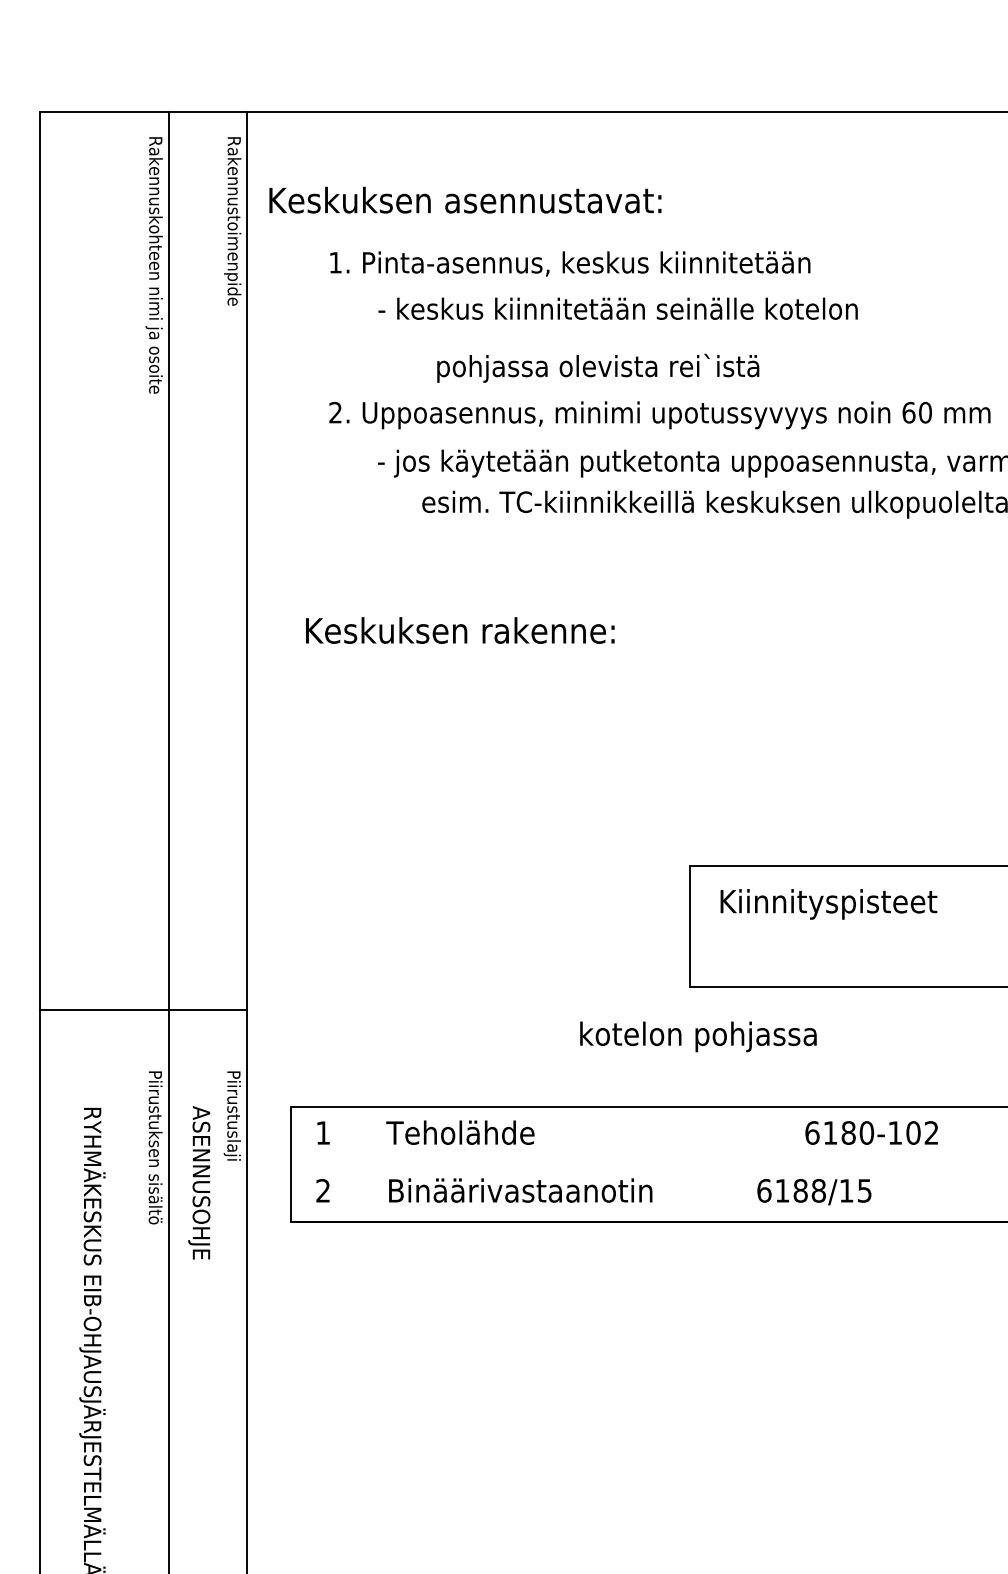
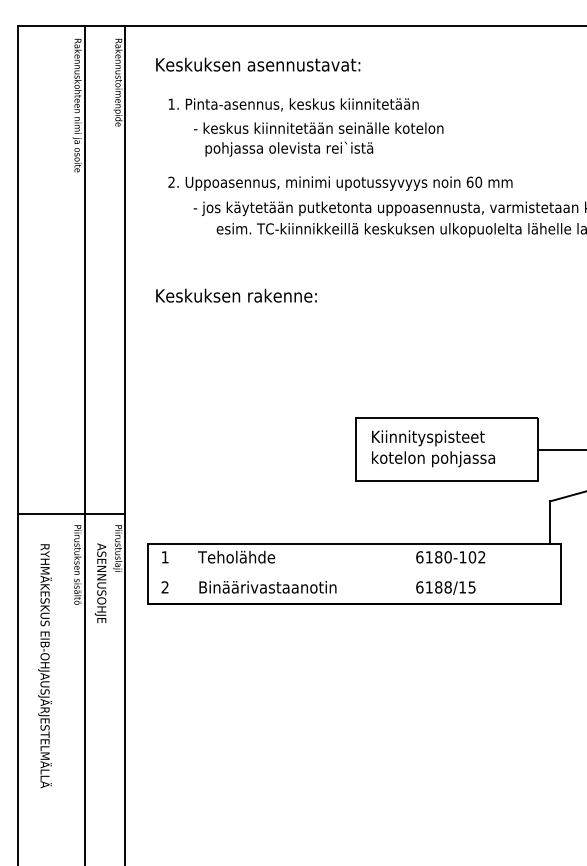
text: (466, 199) -> (258, 64), moved
text: (598, 366) -> (289, 148), moved
line: (143, 1010) -> (71, 514), moved
text: (698, 1037) -> (433, 459), moved
text: (813, 1190) -> (445, 587), moved

